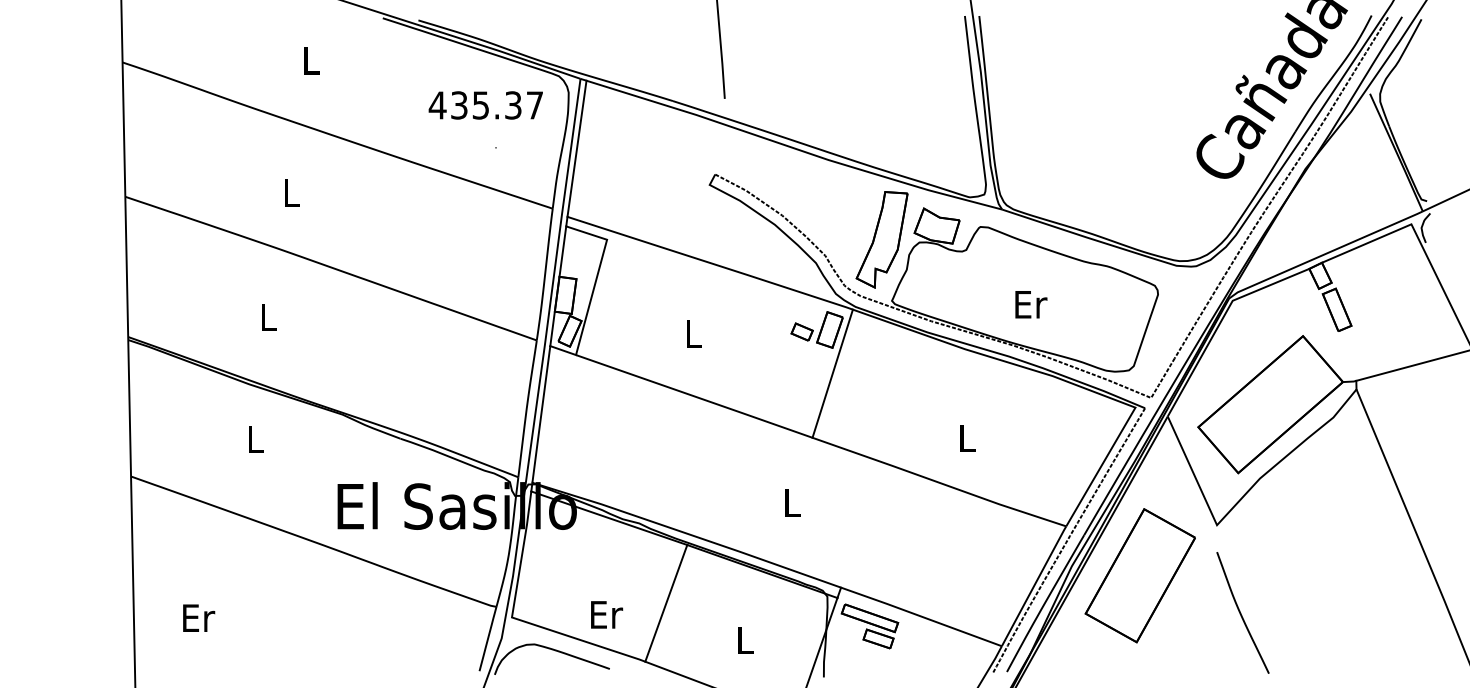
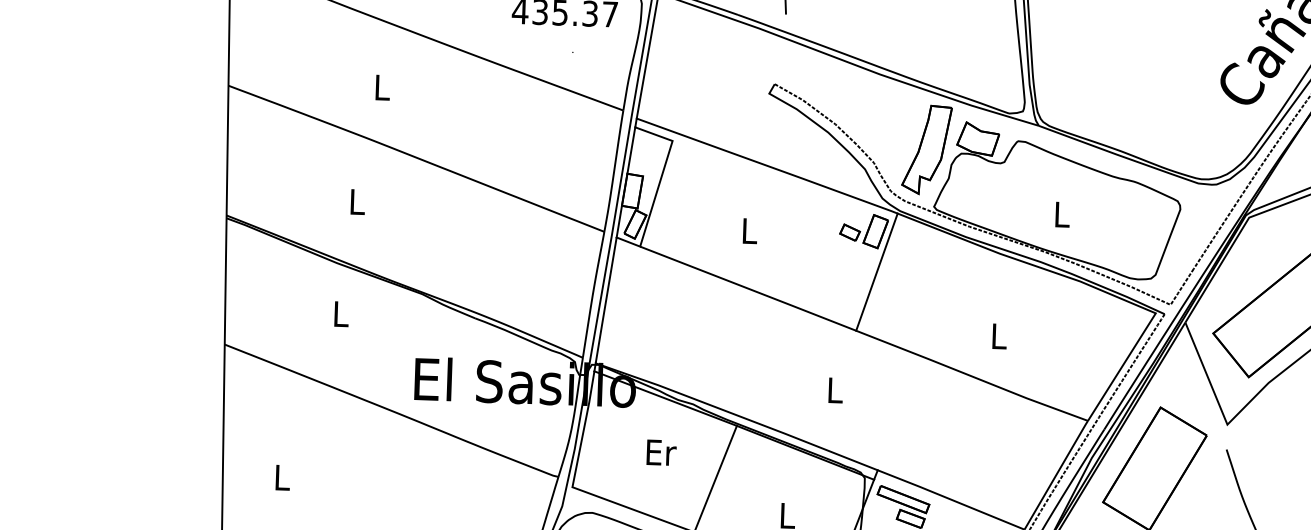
text: (1031, 304) -> (1062, 214), Er -> L
text: (607, 614) -> (662, 452), moved
text: (199, 617) -> (283, 477), Er -> L

